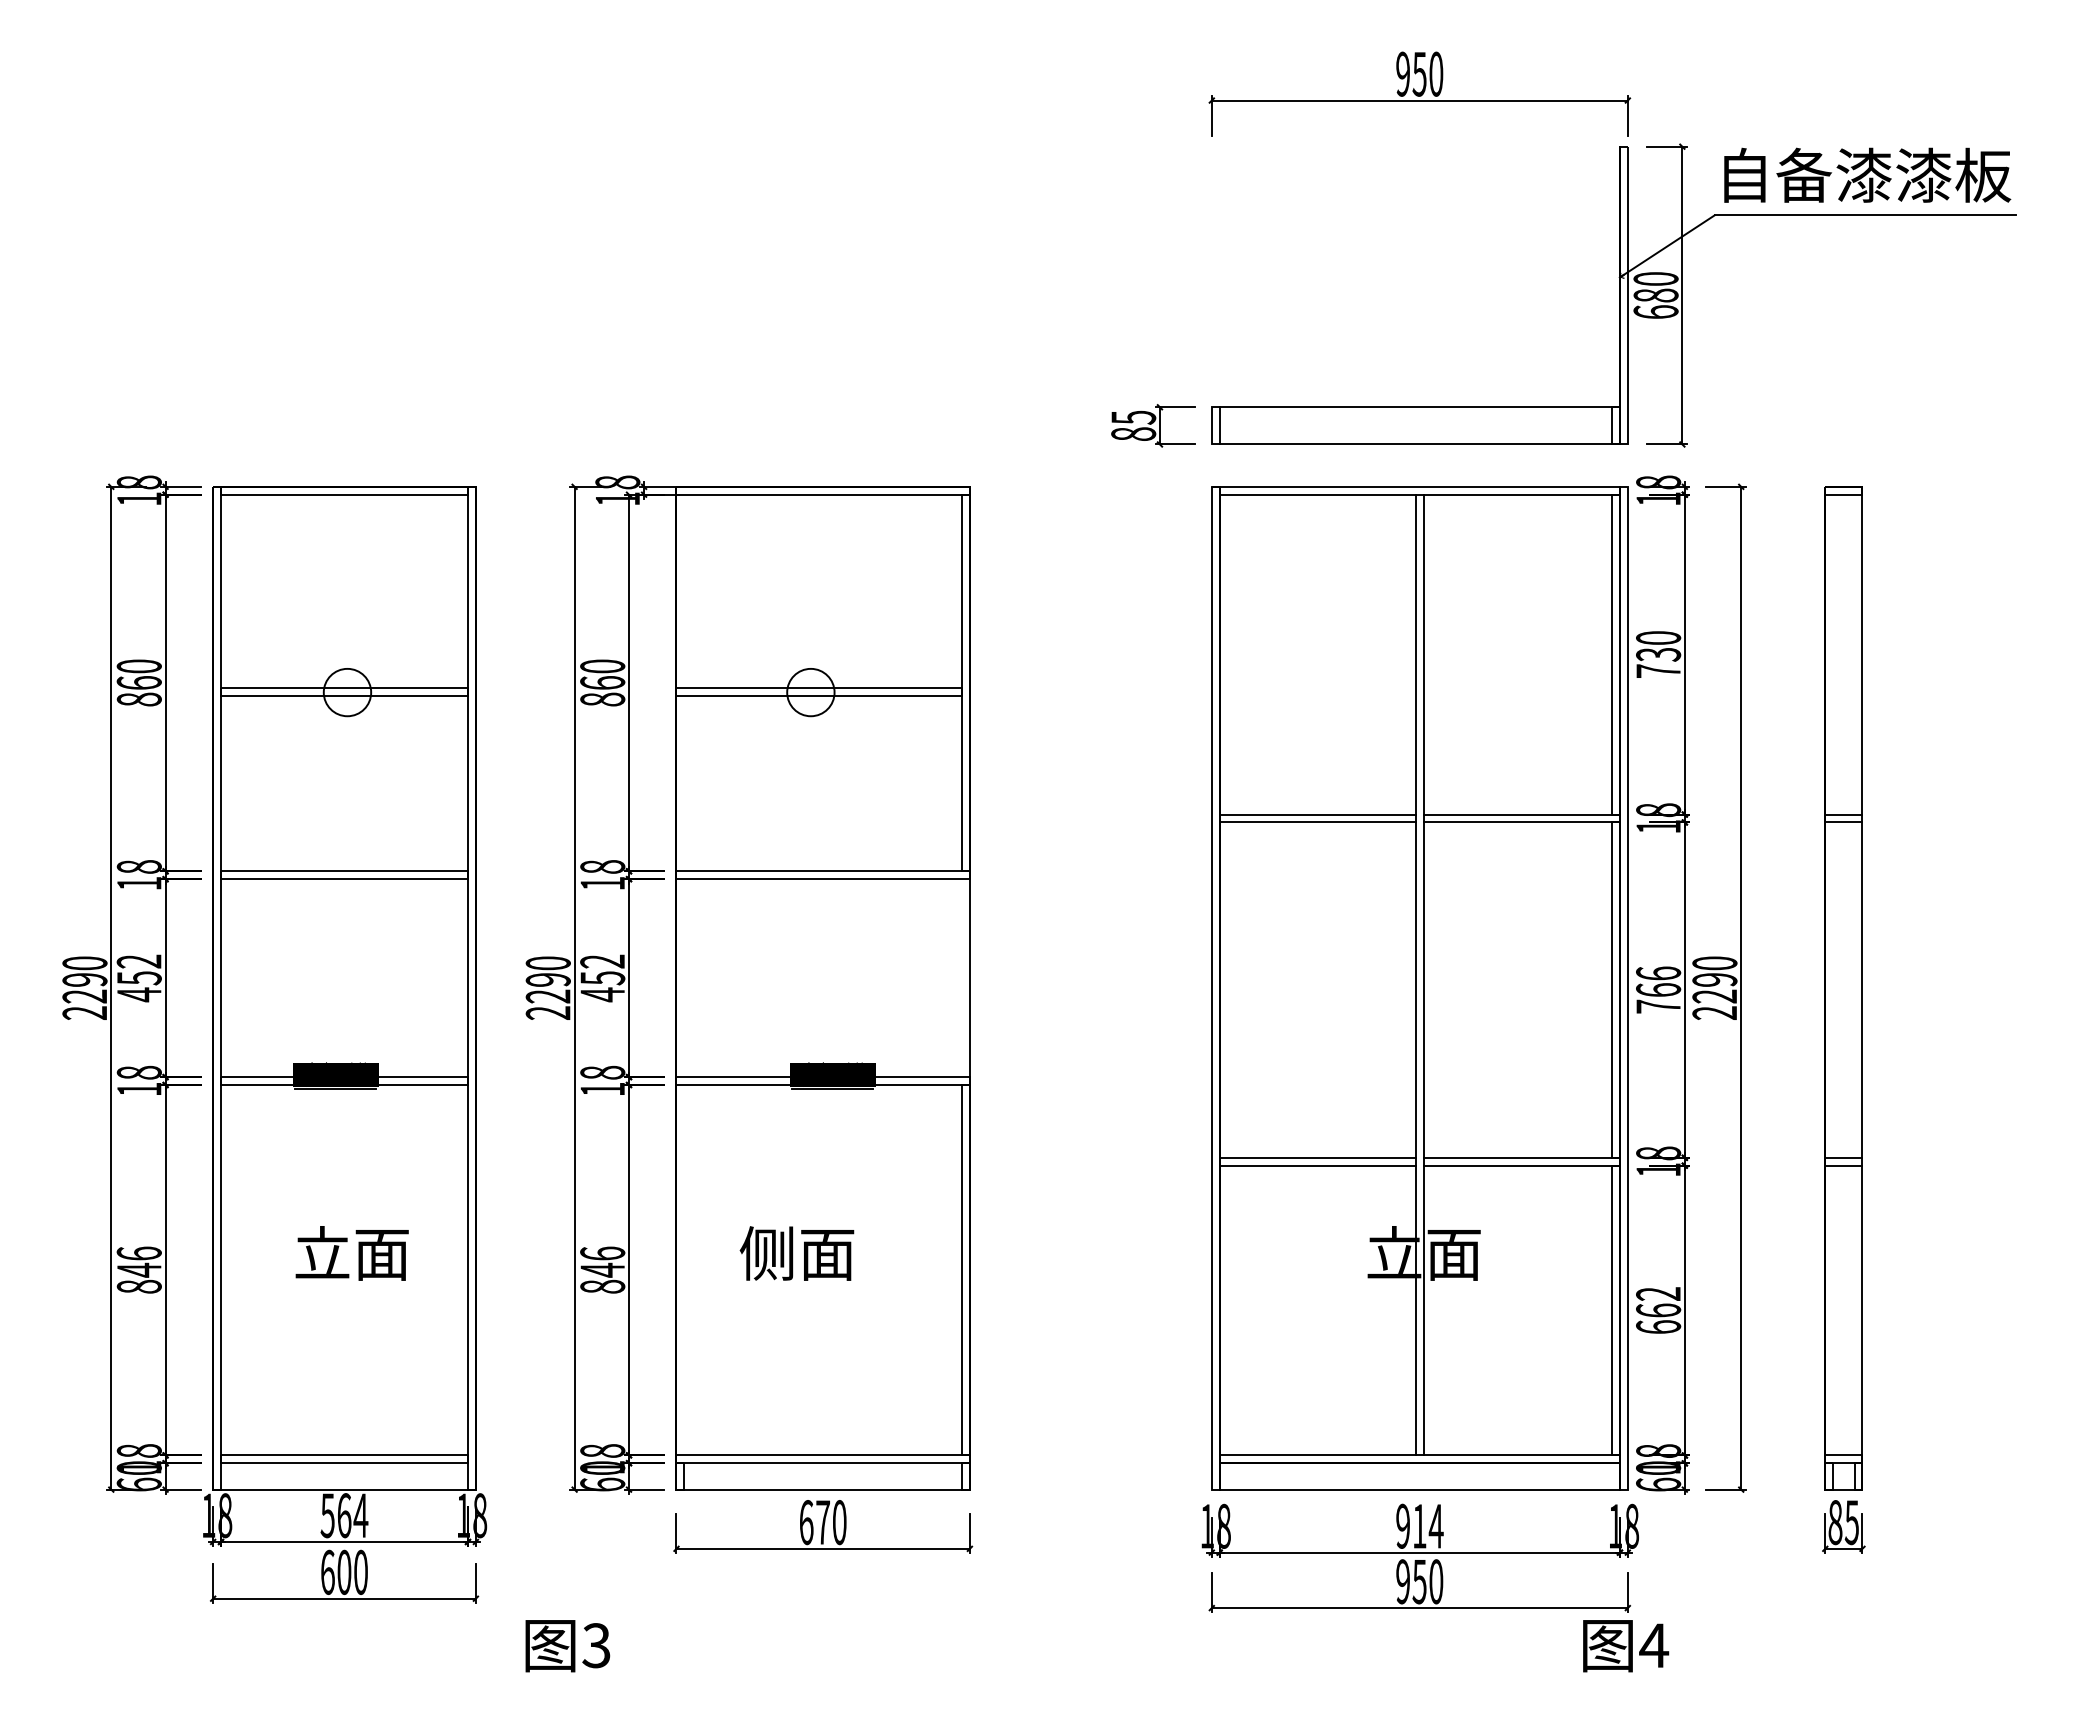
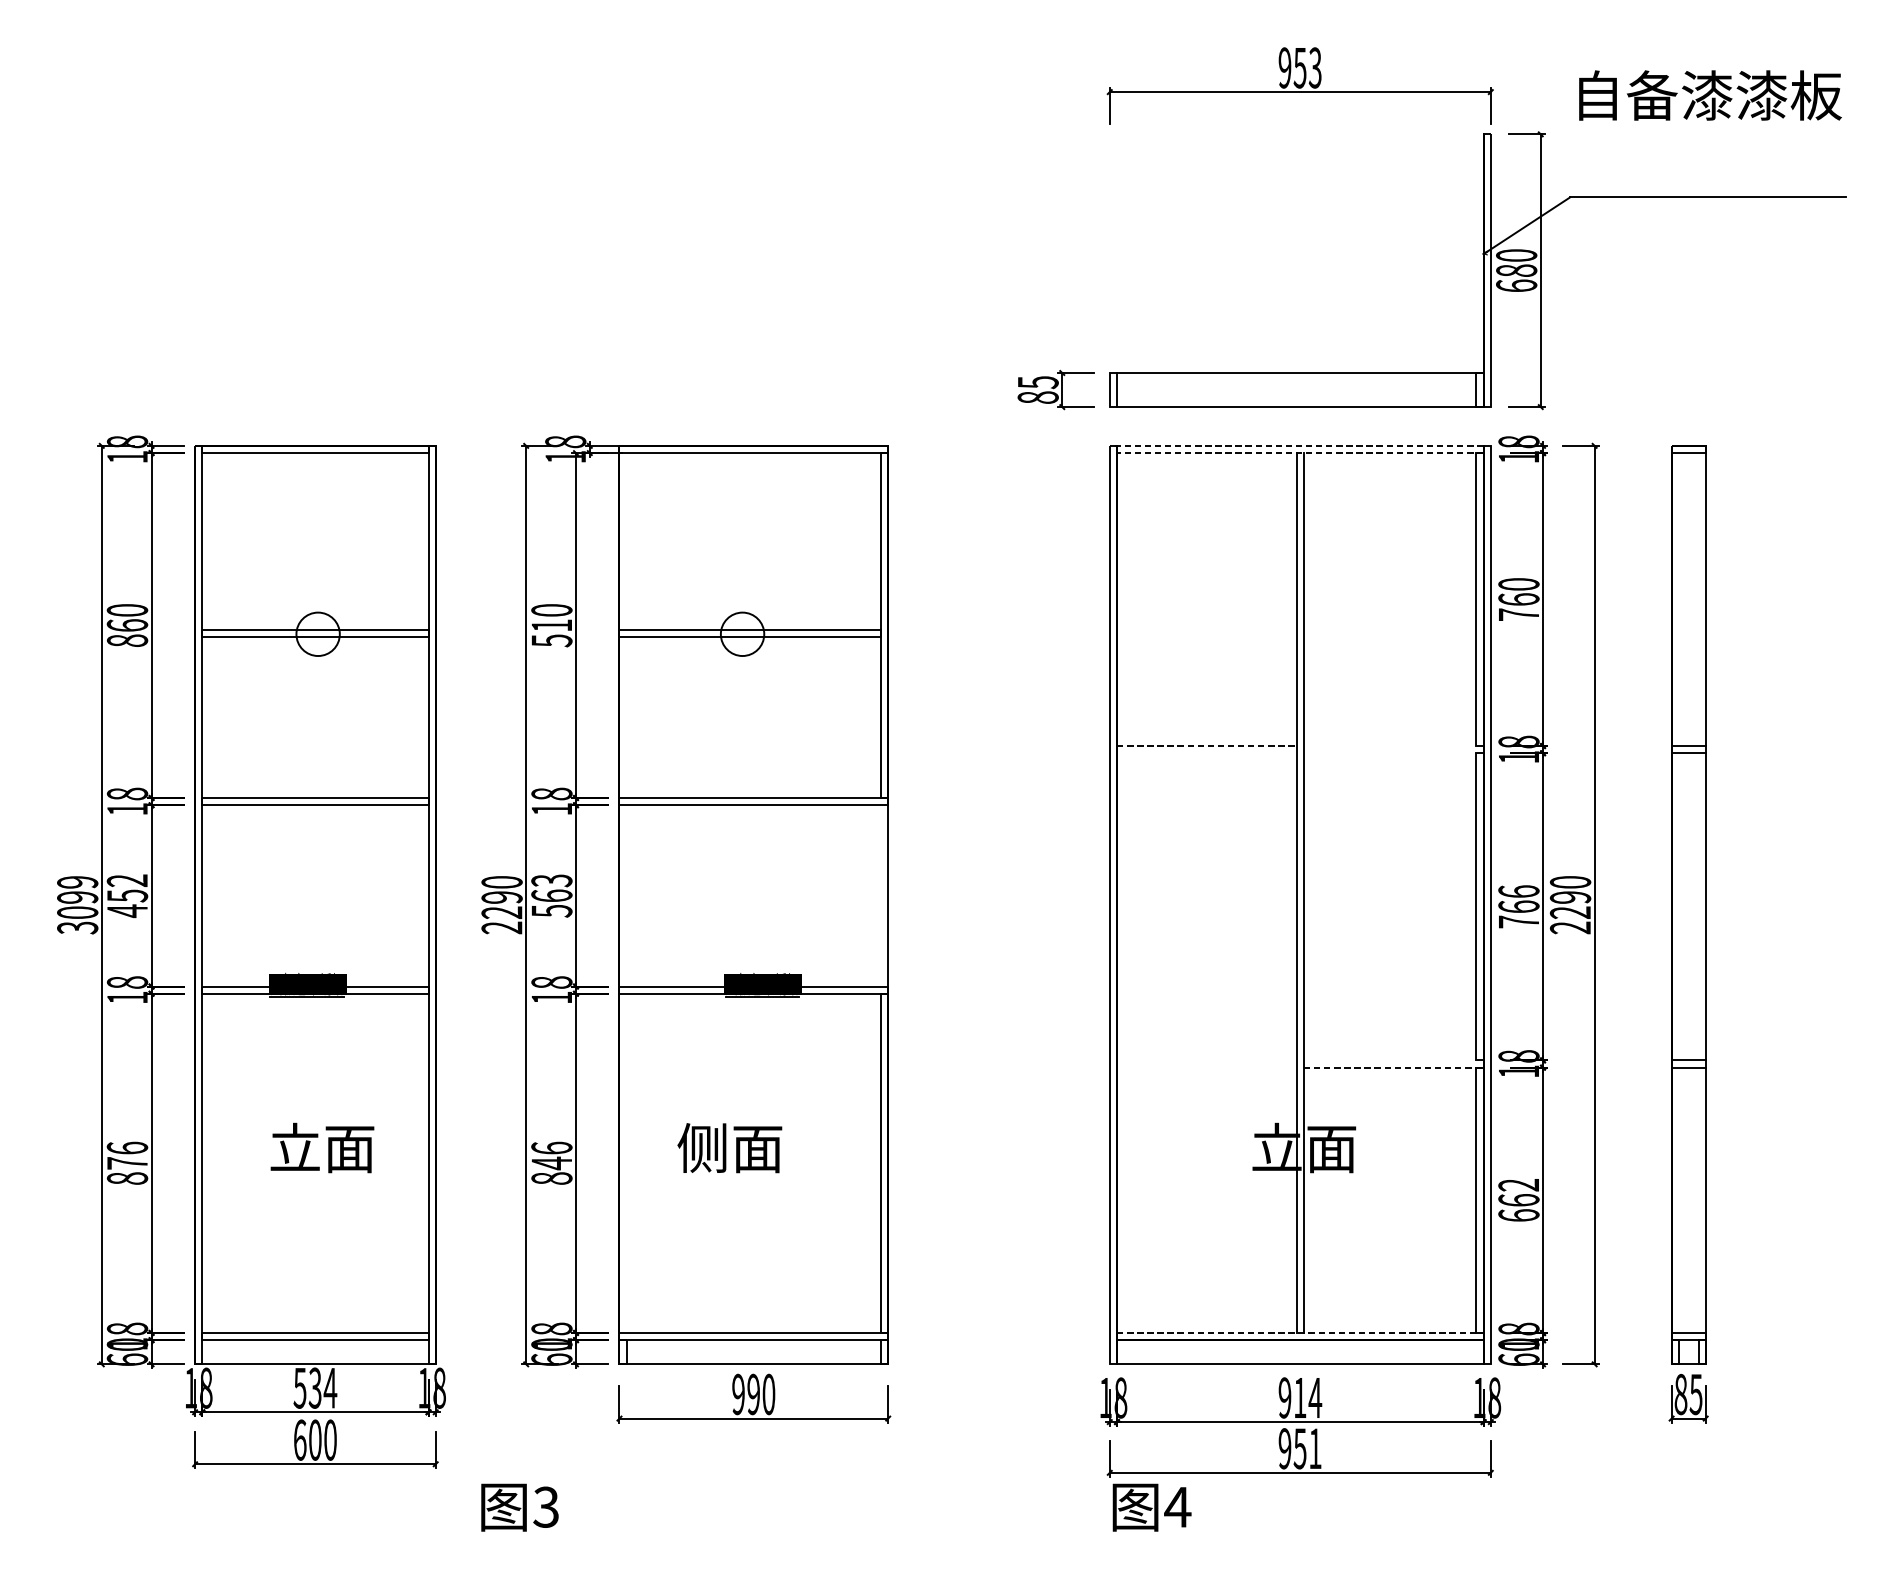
text: (1436, 73) -> (1315, 67), 950 -> 953
text: (1867, 174) -> (1710, 94), moved
line: (1415, 486) -> (1296, 445), solid -> dashed
line: (1419, 494) -> (1299, 452), solid -> dashed
text: (1658, 654) -> (1518, 599), 730 -> 760
text: (602, 691) -> (551, 633), 860 -> 510
line: (1318, 814) -> (1207, 745), solid -> dashed
line: (1521, 814) -> (1393, 745), removed
line: (1317, 822) -> (1206, 753), removed
line: (1521, 822) -> (1393, 753), removed
text: (602, 978) -> (551, 896), 452 -> 563
text: (84, 988) -> (77, 905), 2290 -> 3099
line: (1317, 1157) -> (1206, 1060), removed
line: (1521, 1157) -> (1393, 1060), removed
line: (1317, 1165) -> (1206, 1067), removed
line: (1522, 1165) -> (1394, 1067), solid -> dashed
text: (139, 1269) -> (127, 1162), 846 -> 876
line: (1420, 1455) -> (1300, 1333), solid -> dashed
text: (344, 1515) -> (315, 1388), 564 -> 534
text: (814, 1522) -> (745, 1394), 670 -> 990
text: (1436, 1581) -> (1315, 1448), 950 -> 951
text: (1626, 1646) -> (1152, 1508), moved

